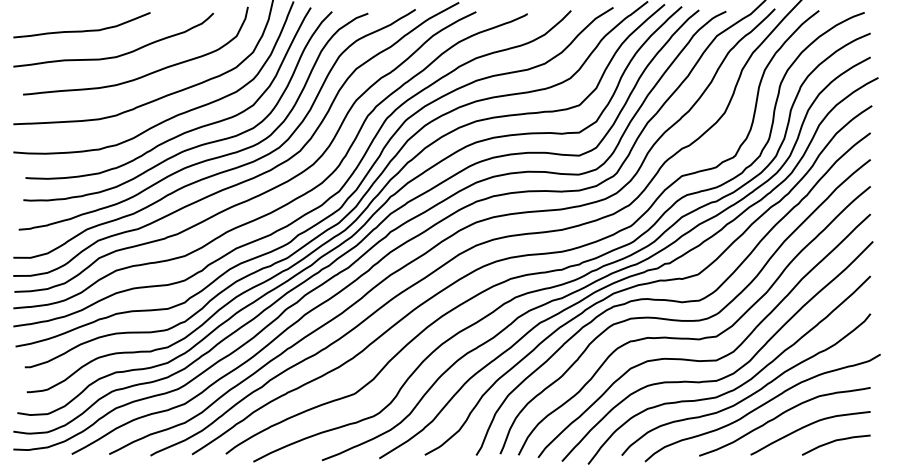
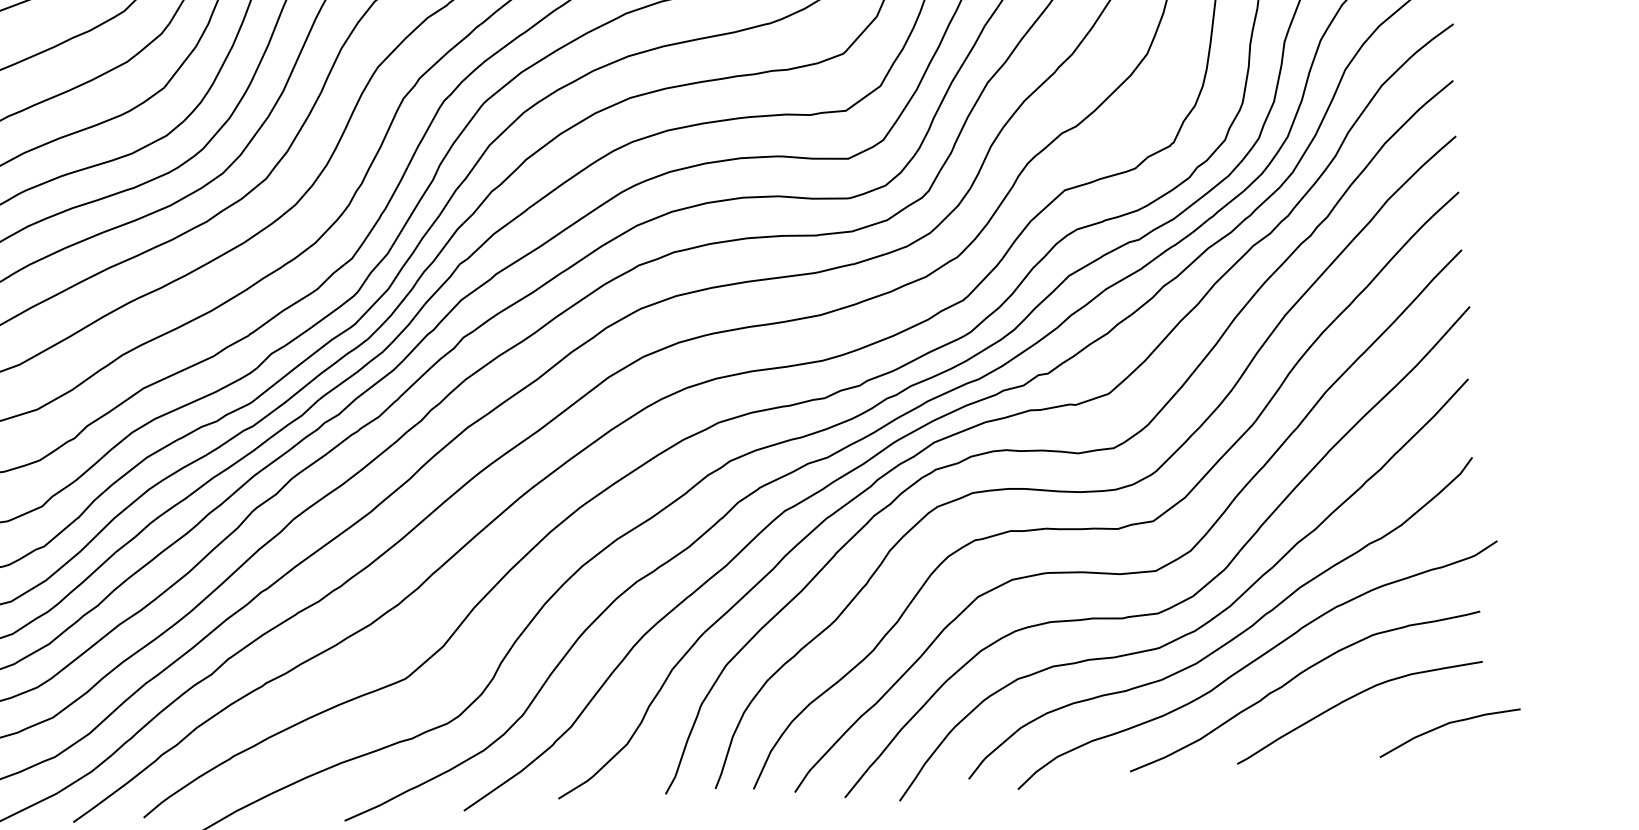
curve: (833, 442) -> (1443, 727), moved

